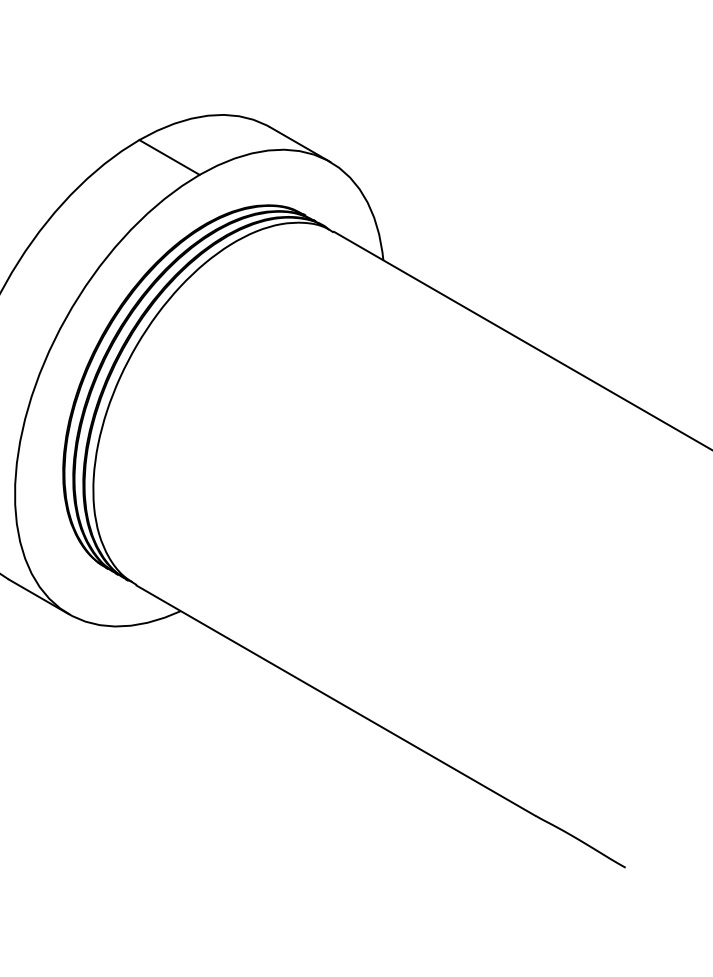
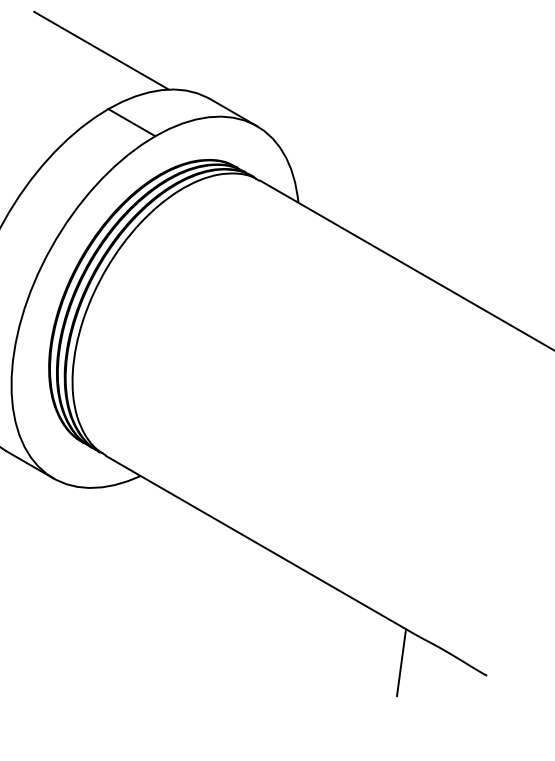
line: (130, 65) -> (101, 51), added
line: (515, 850) -> (401, 662), added

